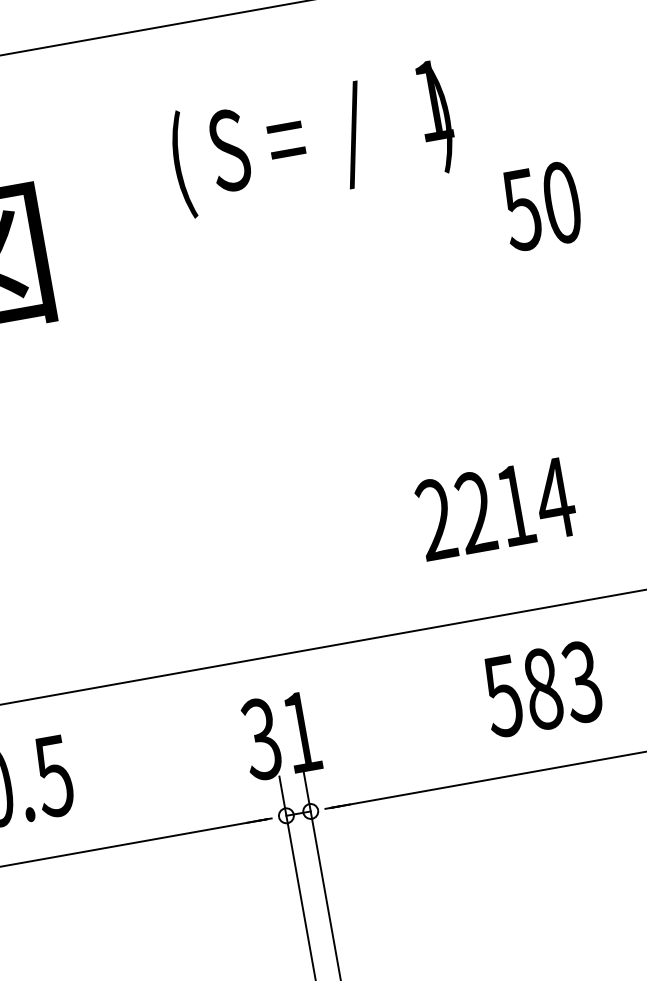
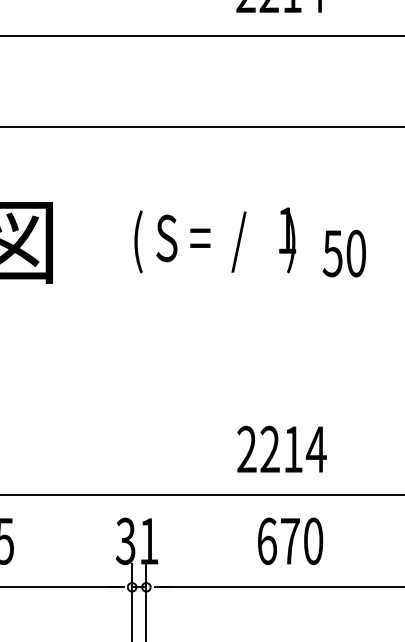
text: (312, 139) -> (215, 240), moved
text: (540, 206) -> (343, 253), moved
text: (494, 507) -> (281, 448), moved
text: (543, 689) -> (290, 541), 583 -> 670

